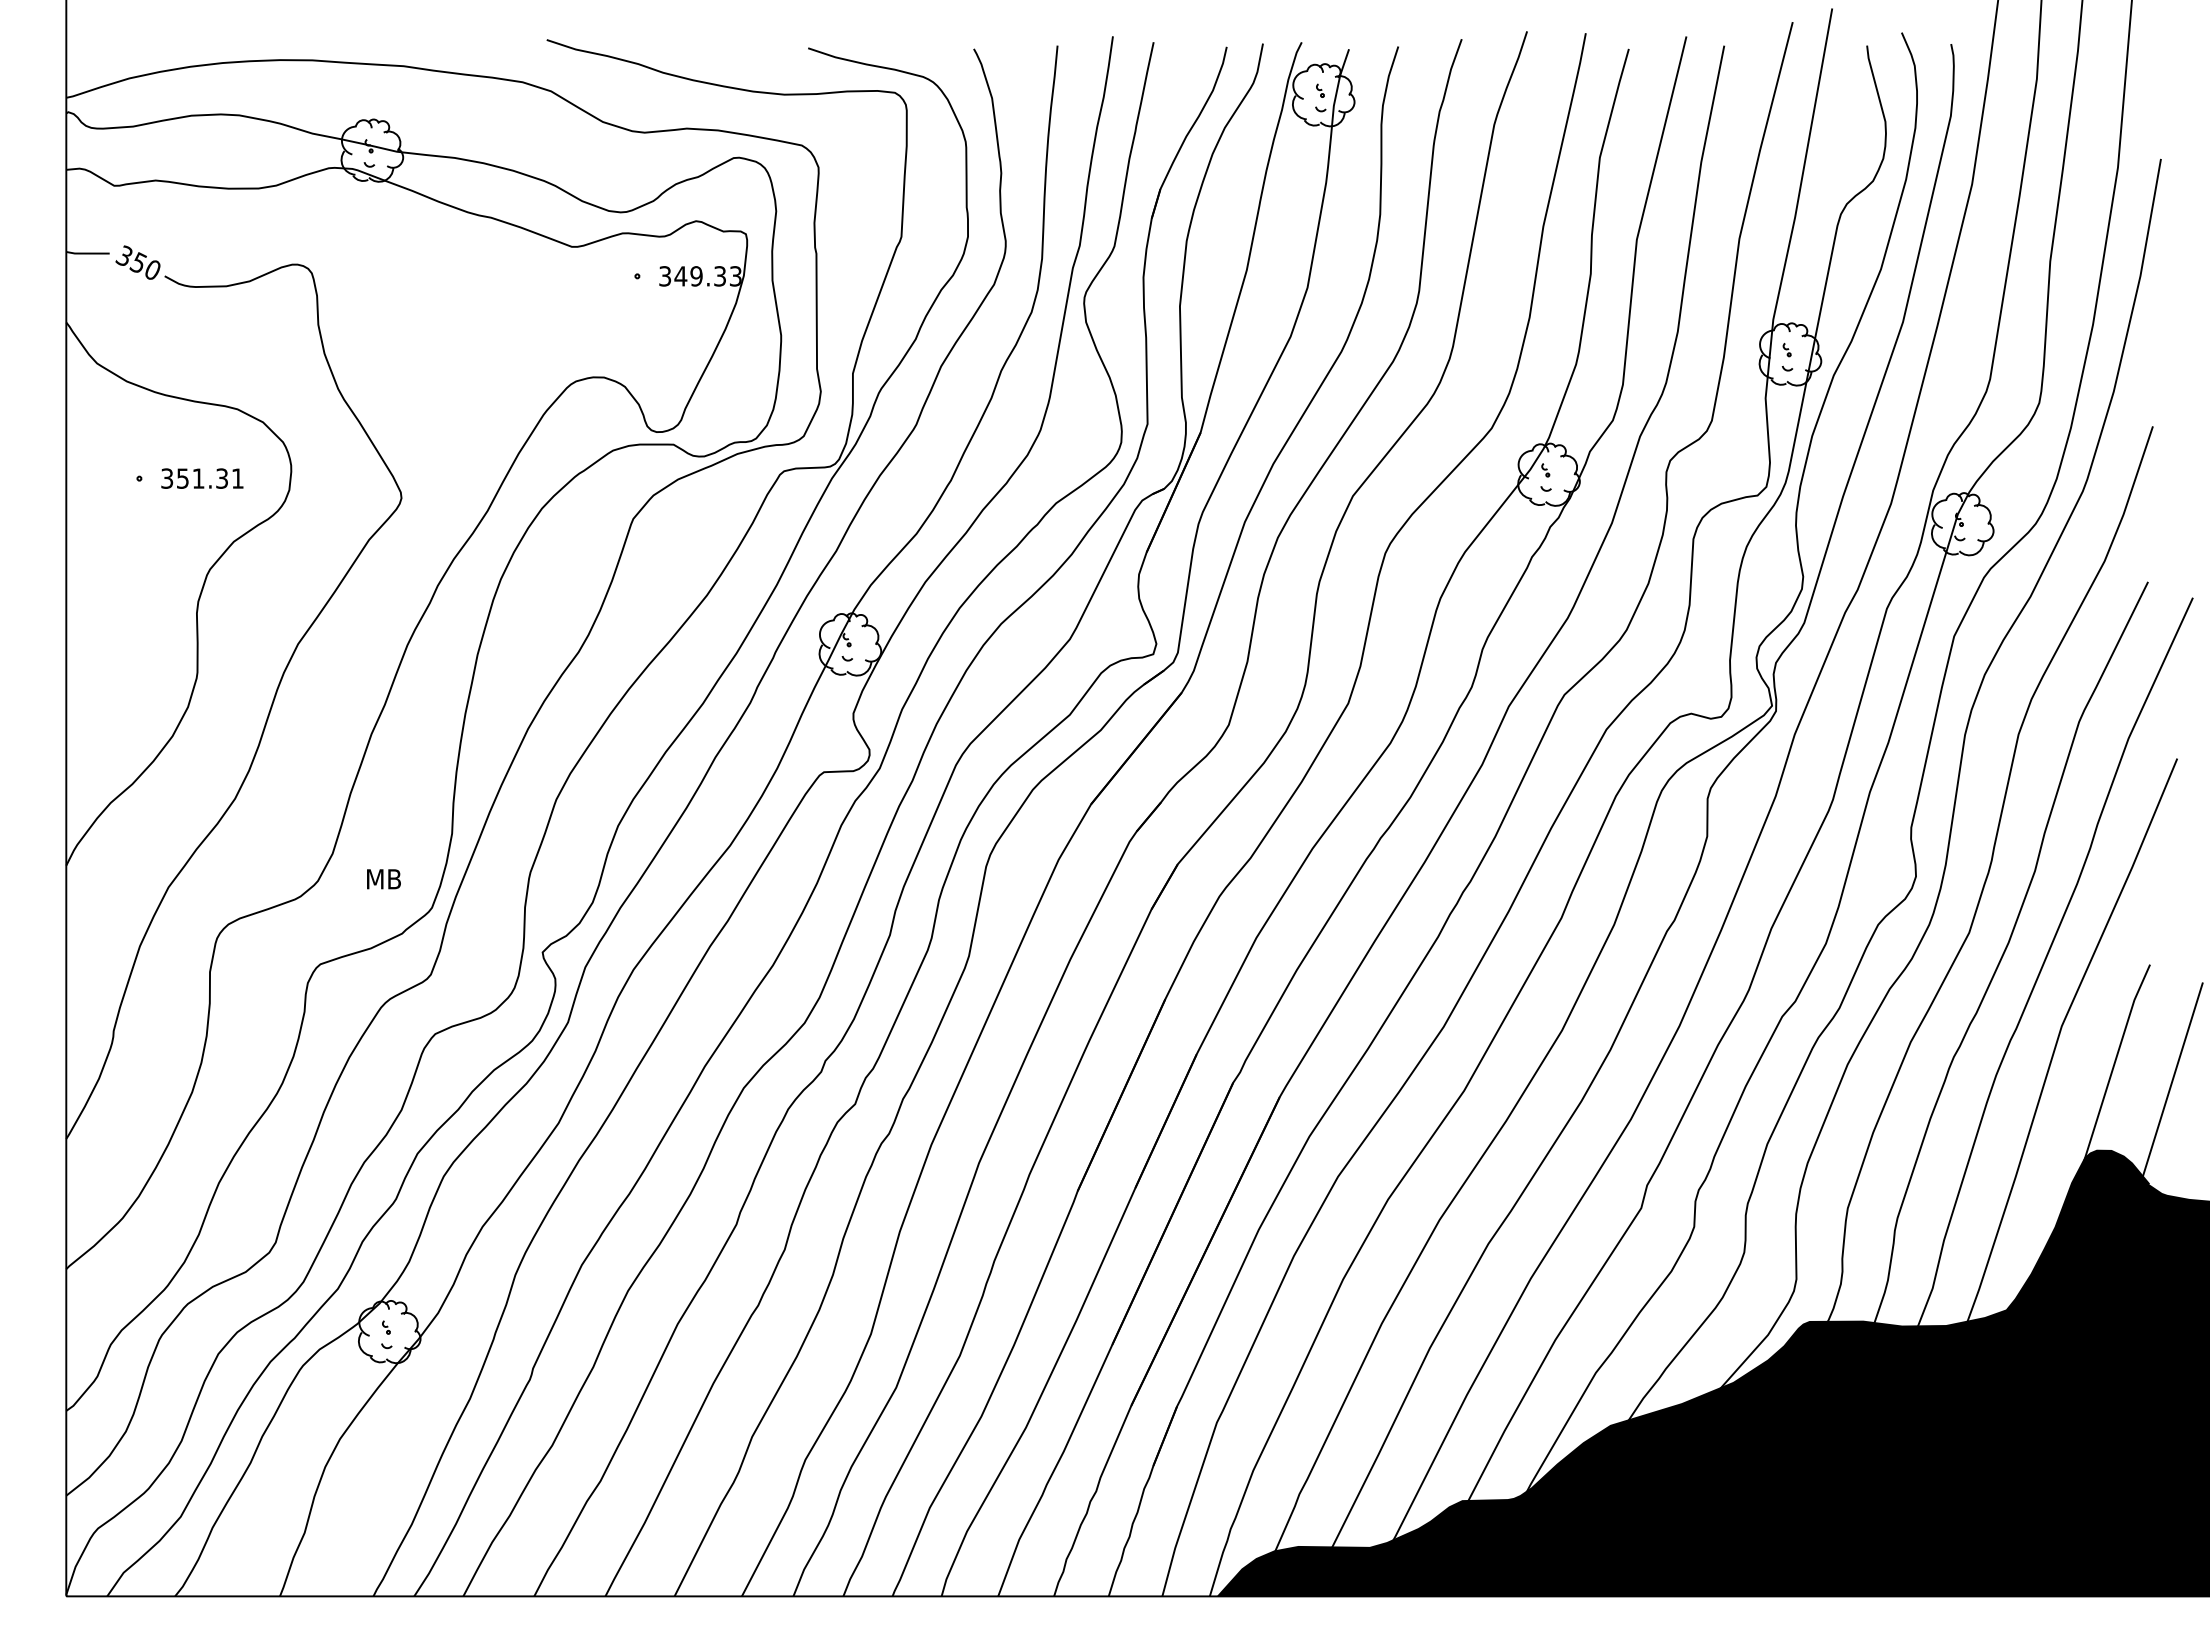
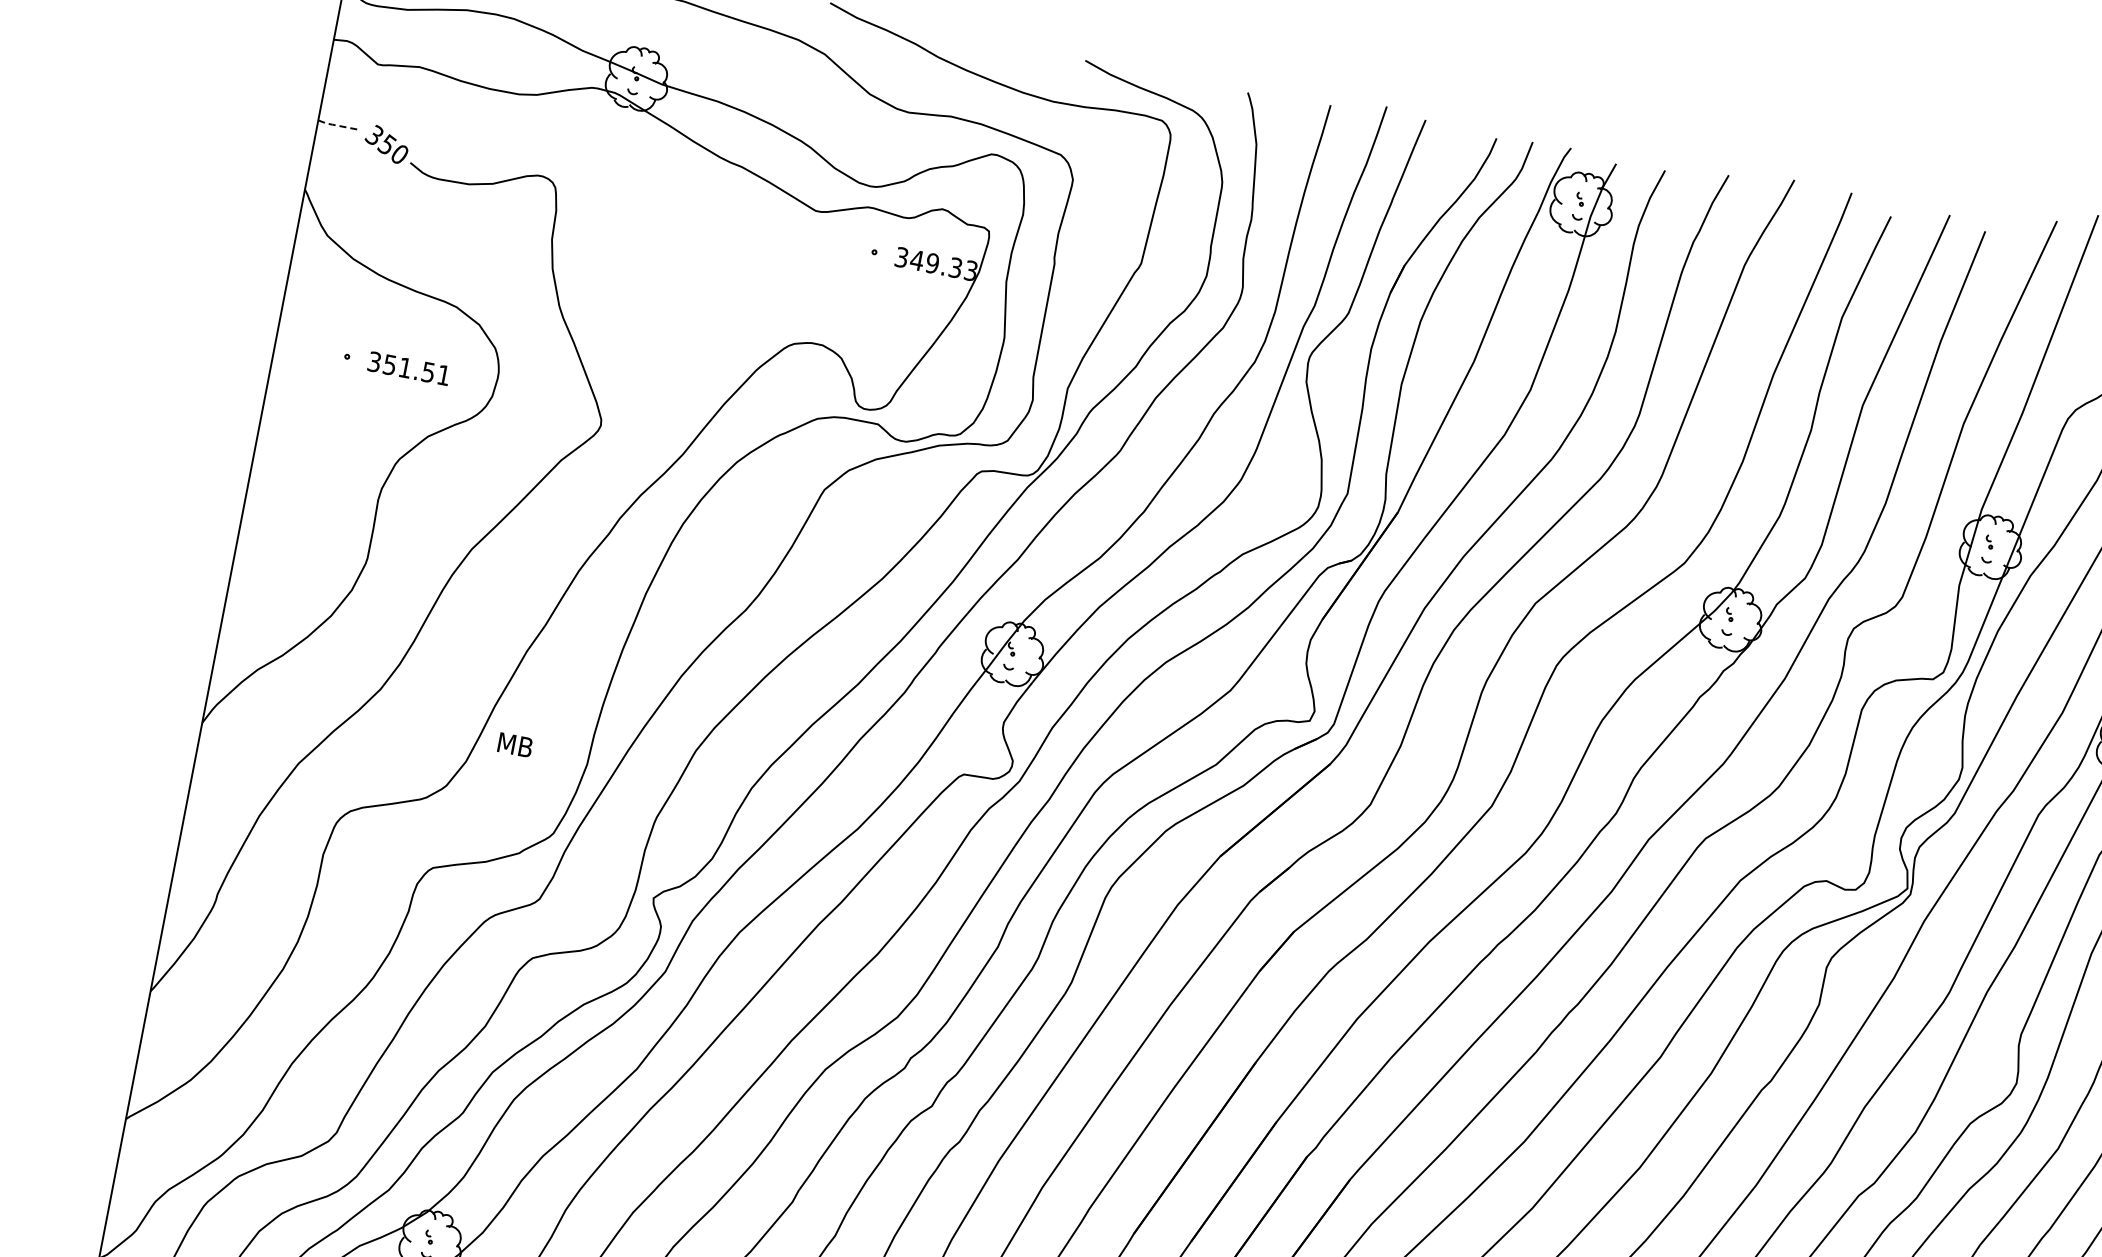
line: (86, 253) -> (337, 125), solid -> dashed
text: (221, 478) -> (427, 372), 351.31 -> 351.51
text: (383, 879) -> (514, 745), moved

